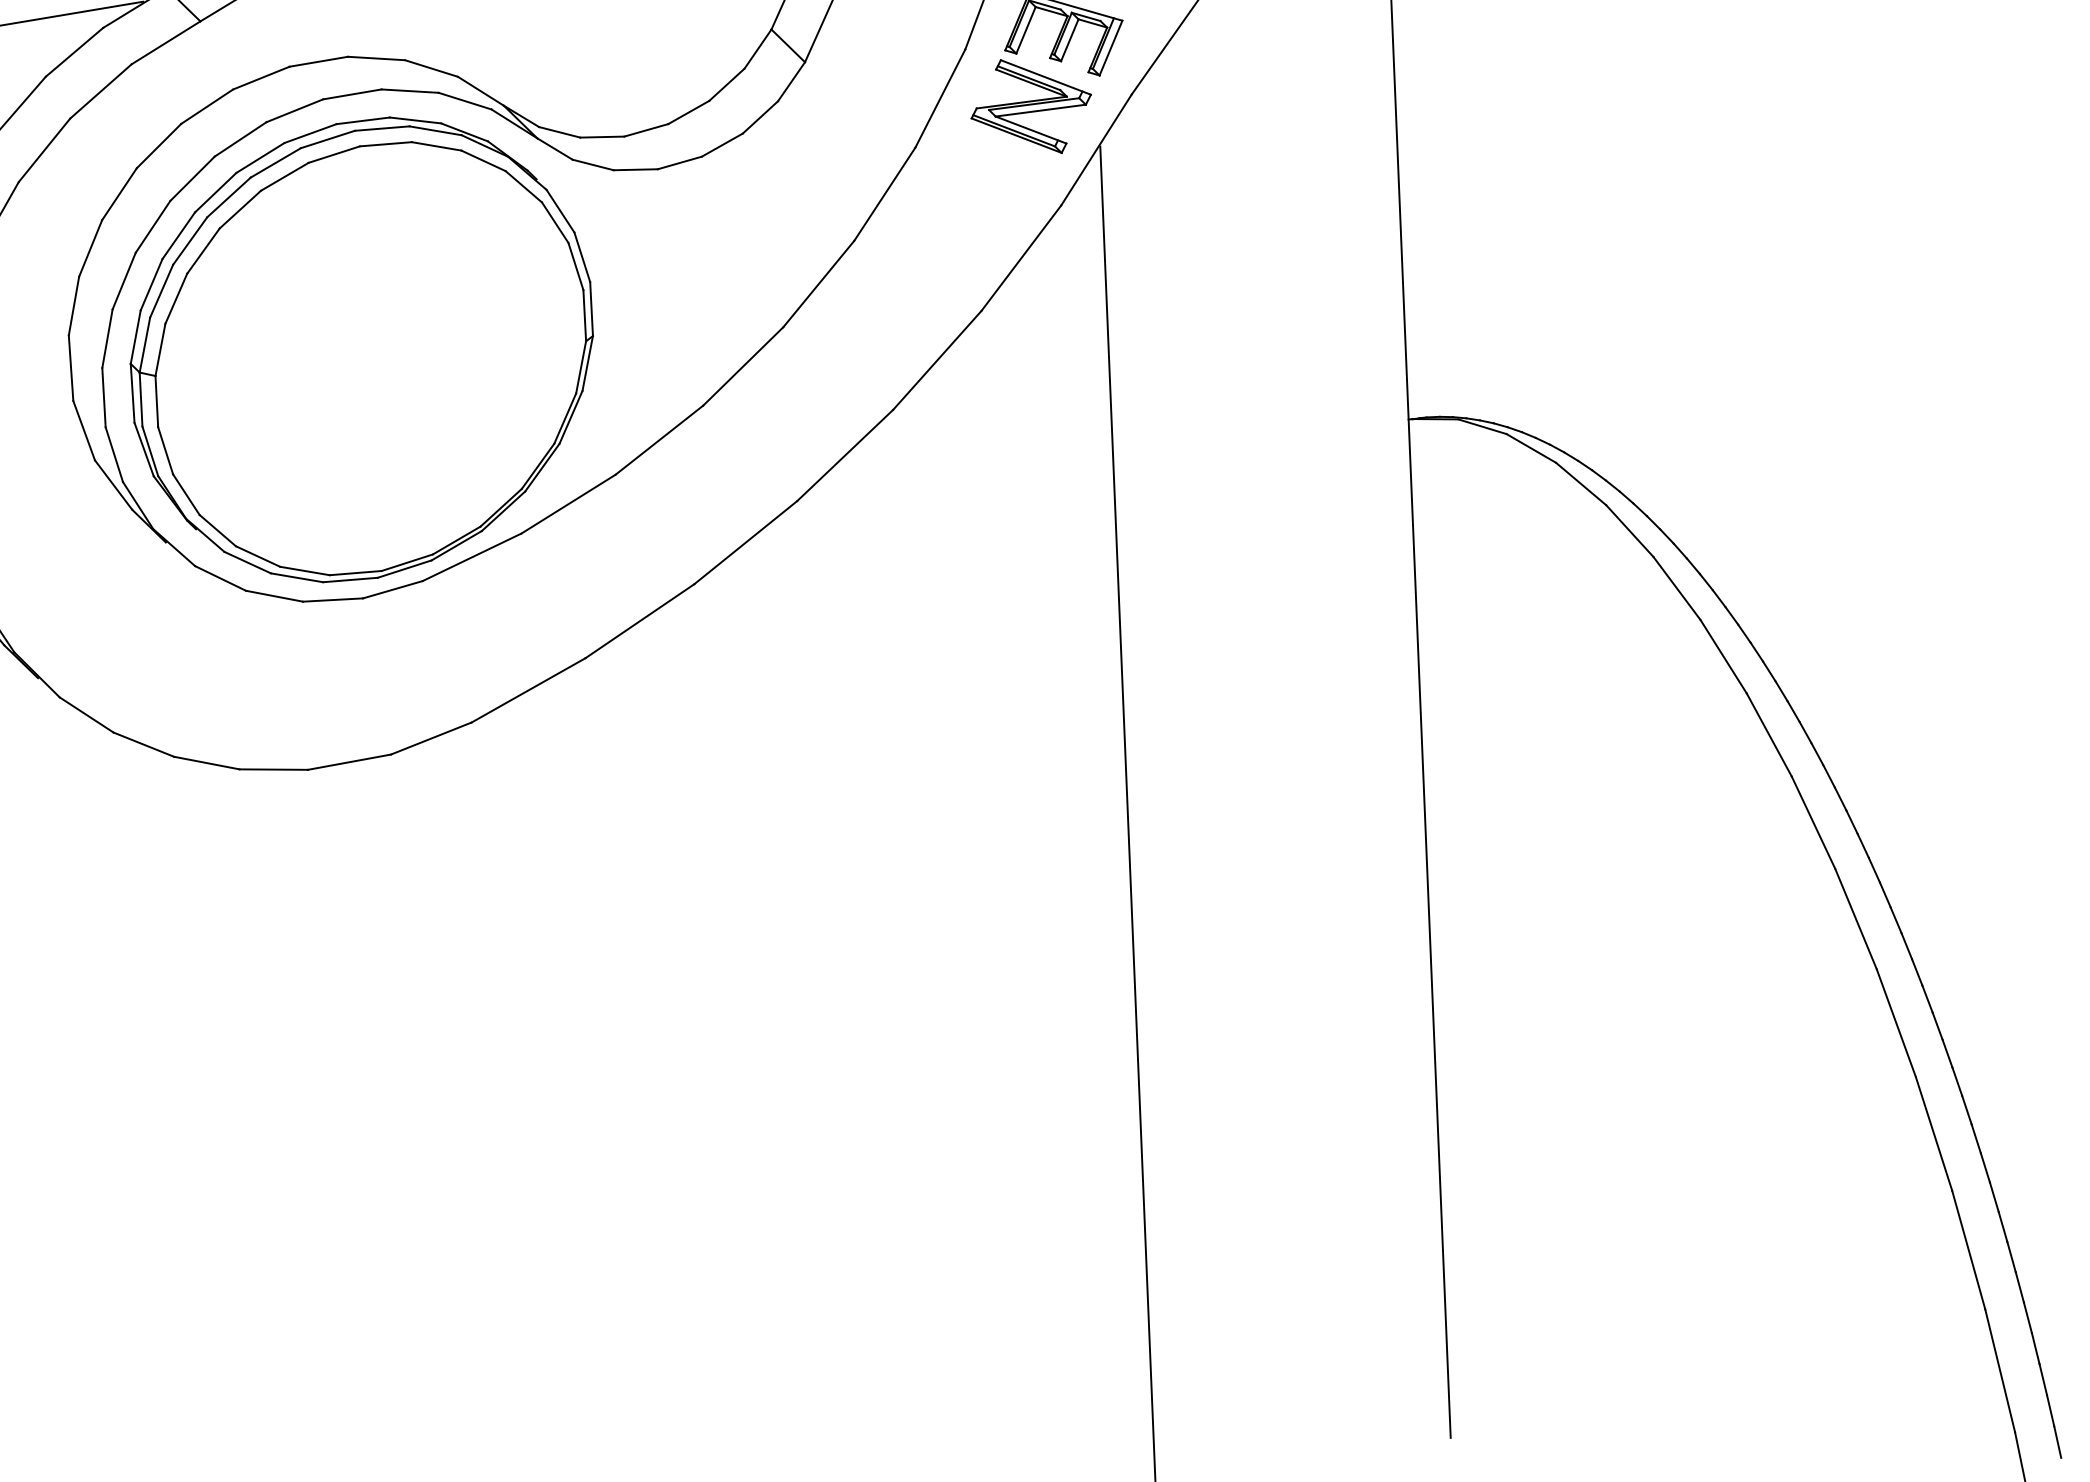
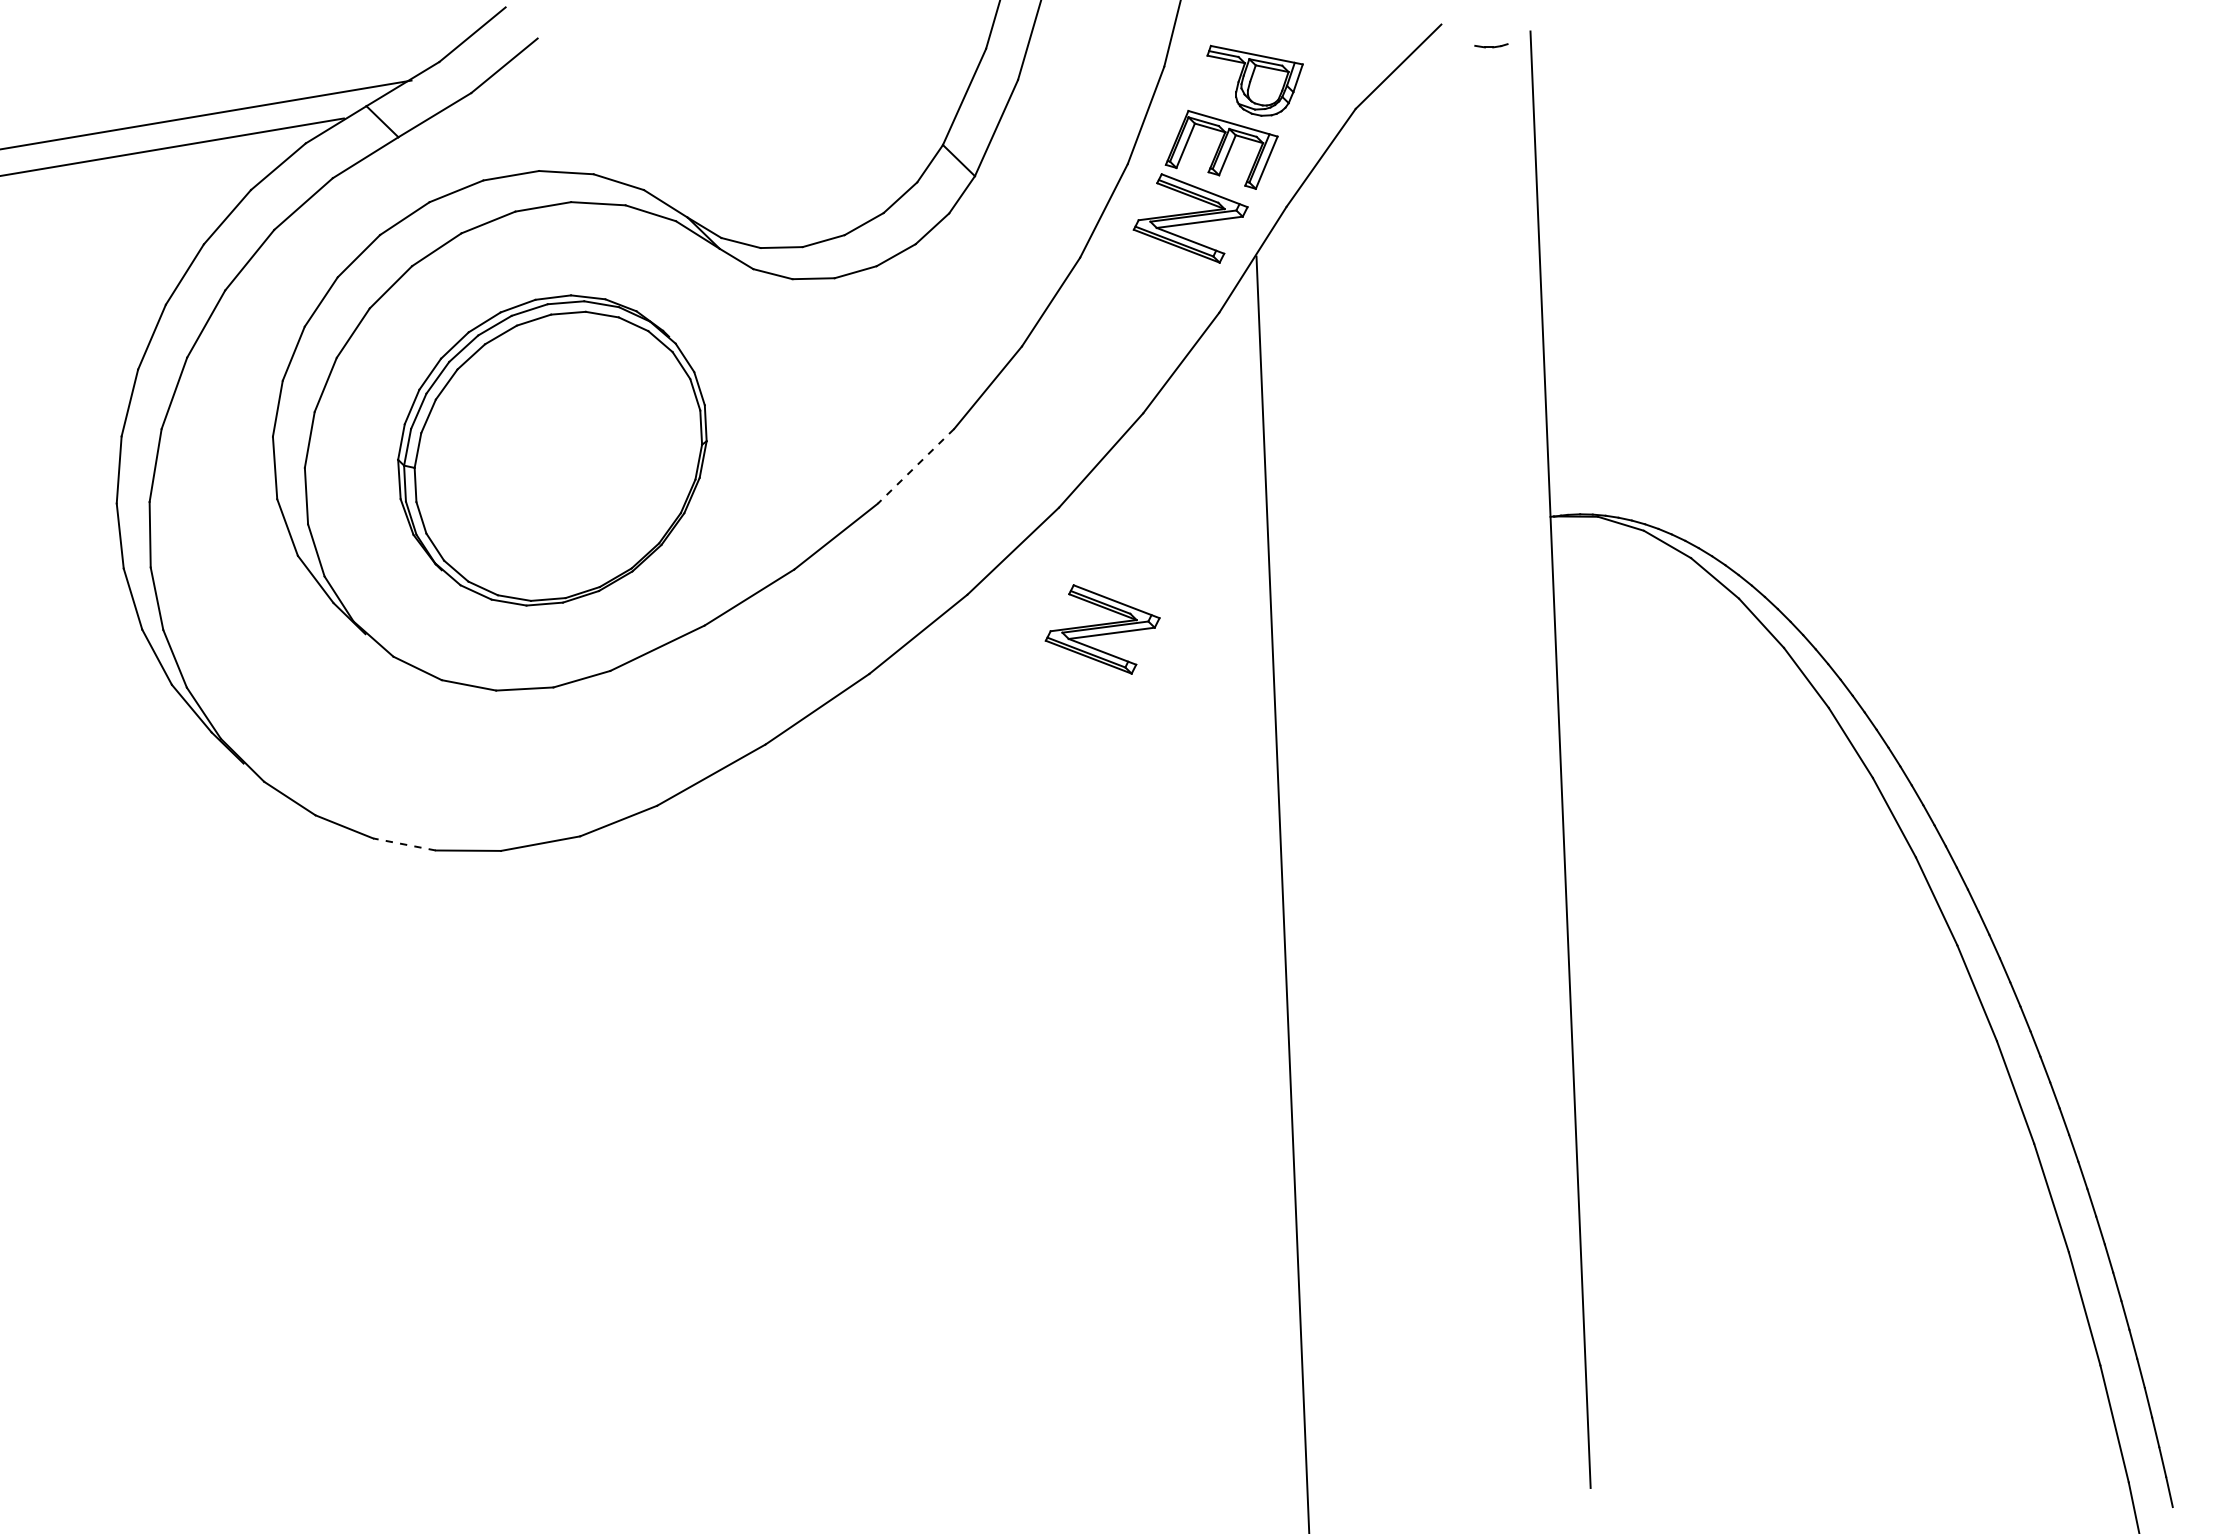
part: (361, 349) -> (552, 450), size x0.7
line: (742, 366) -> (915, 466), solid -> dashed
part: (938, 537) -> (1102, 629), added
line: (206, 763) -> (404, 844), solid -> dashed

